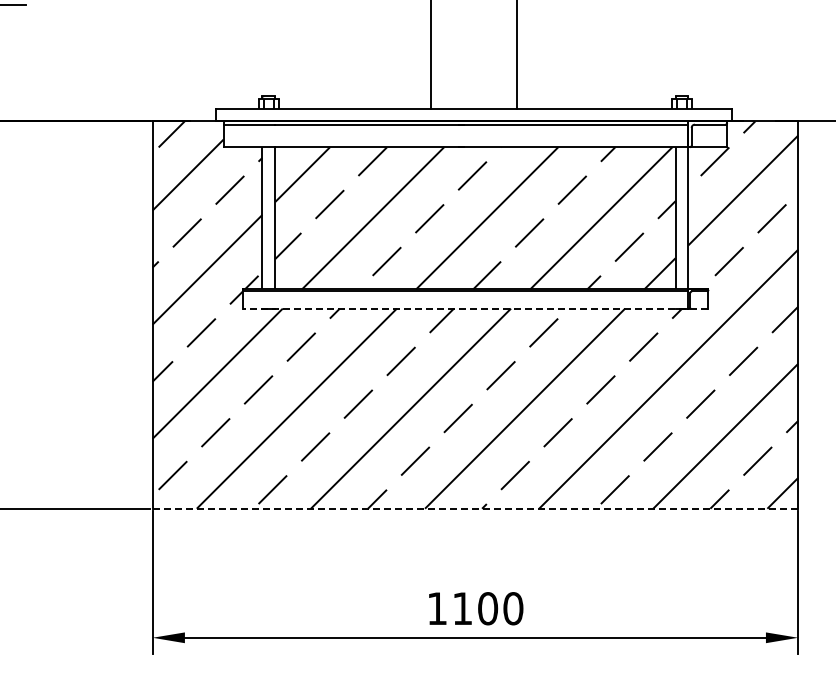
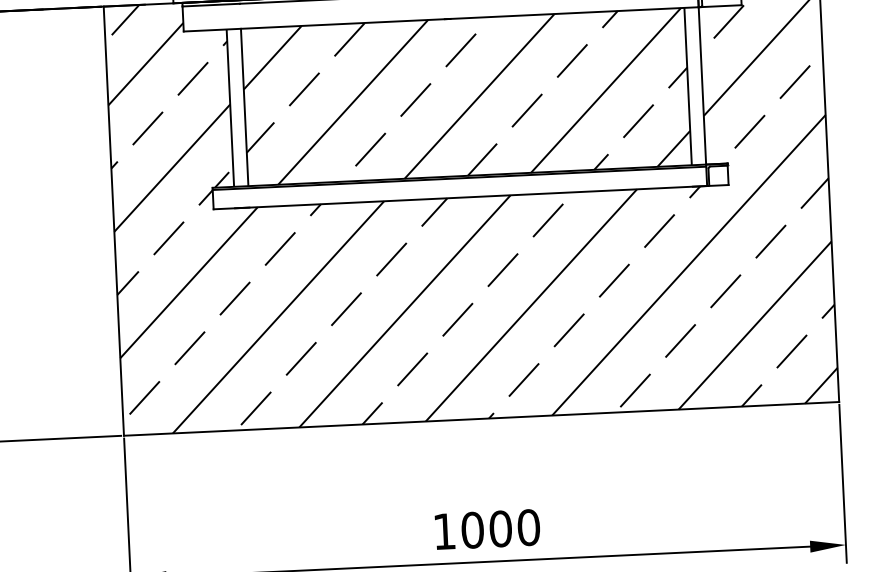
line: (474, 308) -> (470, 197), dashed -> solid
line: (475, 508) -> (481, 418), dashed -> solid
text: (462, 608) -> (472, 530), 1100 -> 1000

